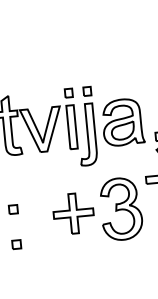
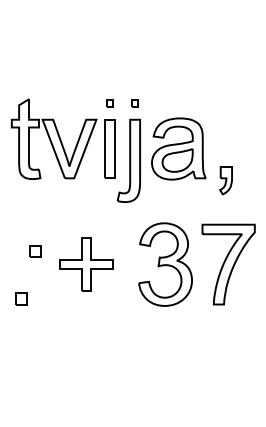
part: (86, 90) -> (134, 102), size x0.6
part: (68, 92) -> (109, 102), size x0.6
part: (13, 209) -> (35, 251), moved
part: (73, 213) -> (86, 264), moved

